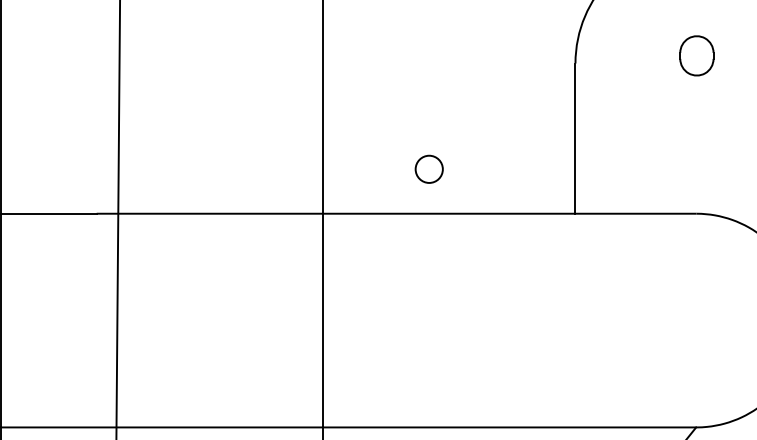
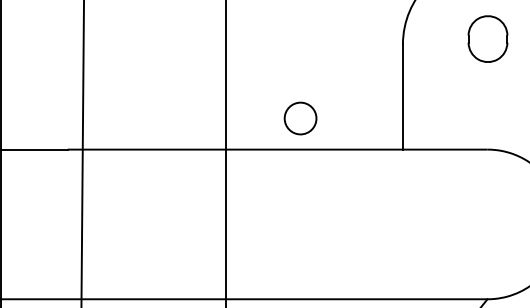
part: (696, 55) -> (487, 38), size x1.67
circle: (429, 169) -> (300, 118), size x1.67

